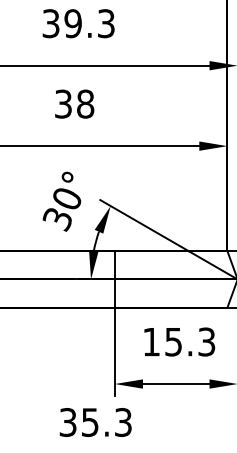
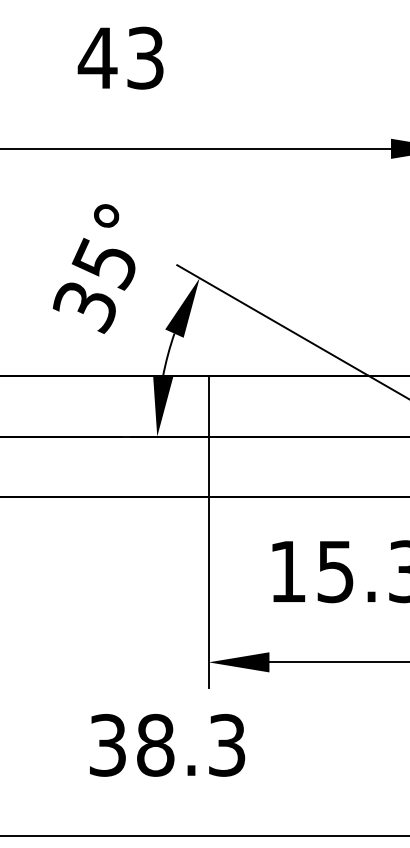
text: (74, 103) -> (121, 56), 38 -> 43
text: (66, 199) -> (104, 263), 30° -> 35°
text: (89, 422) -> (153, 745), 35.3 -> 38.3

